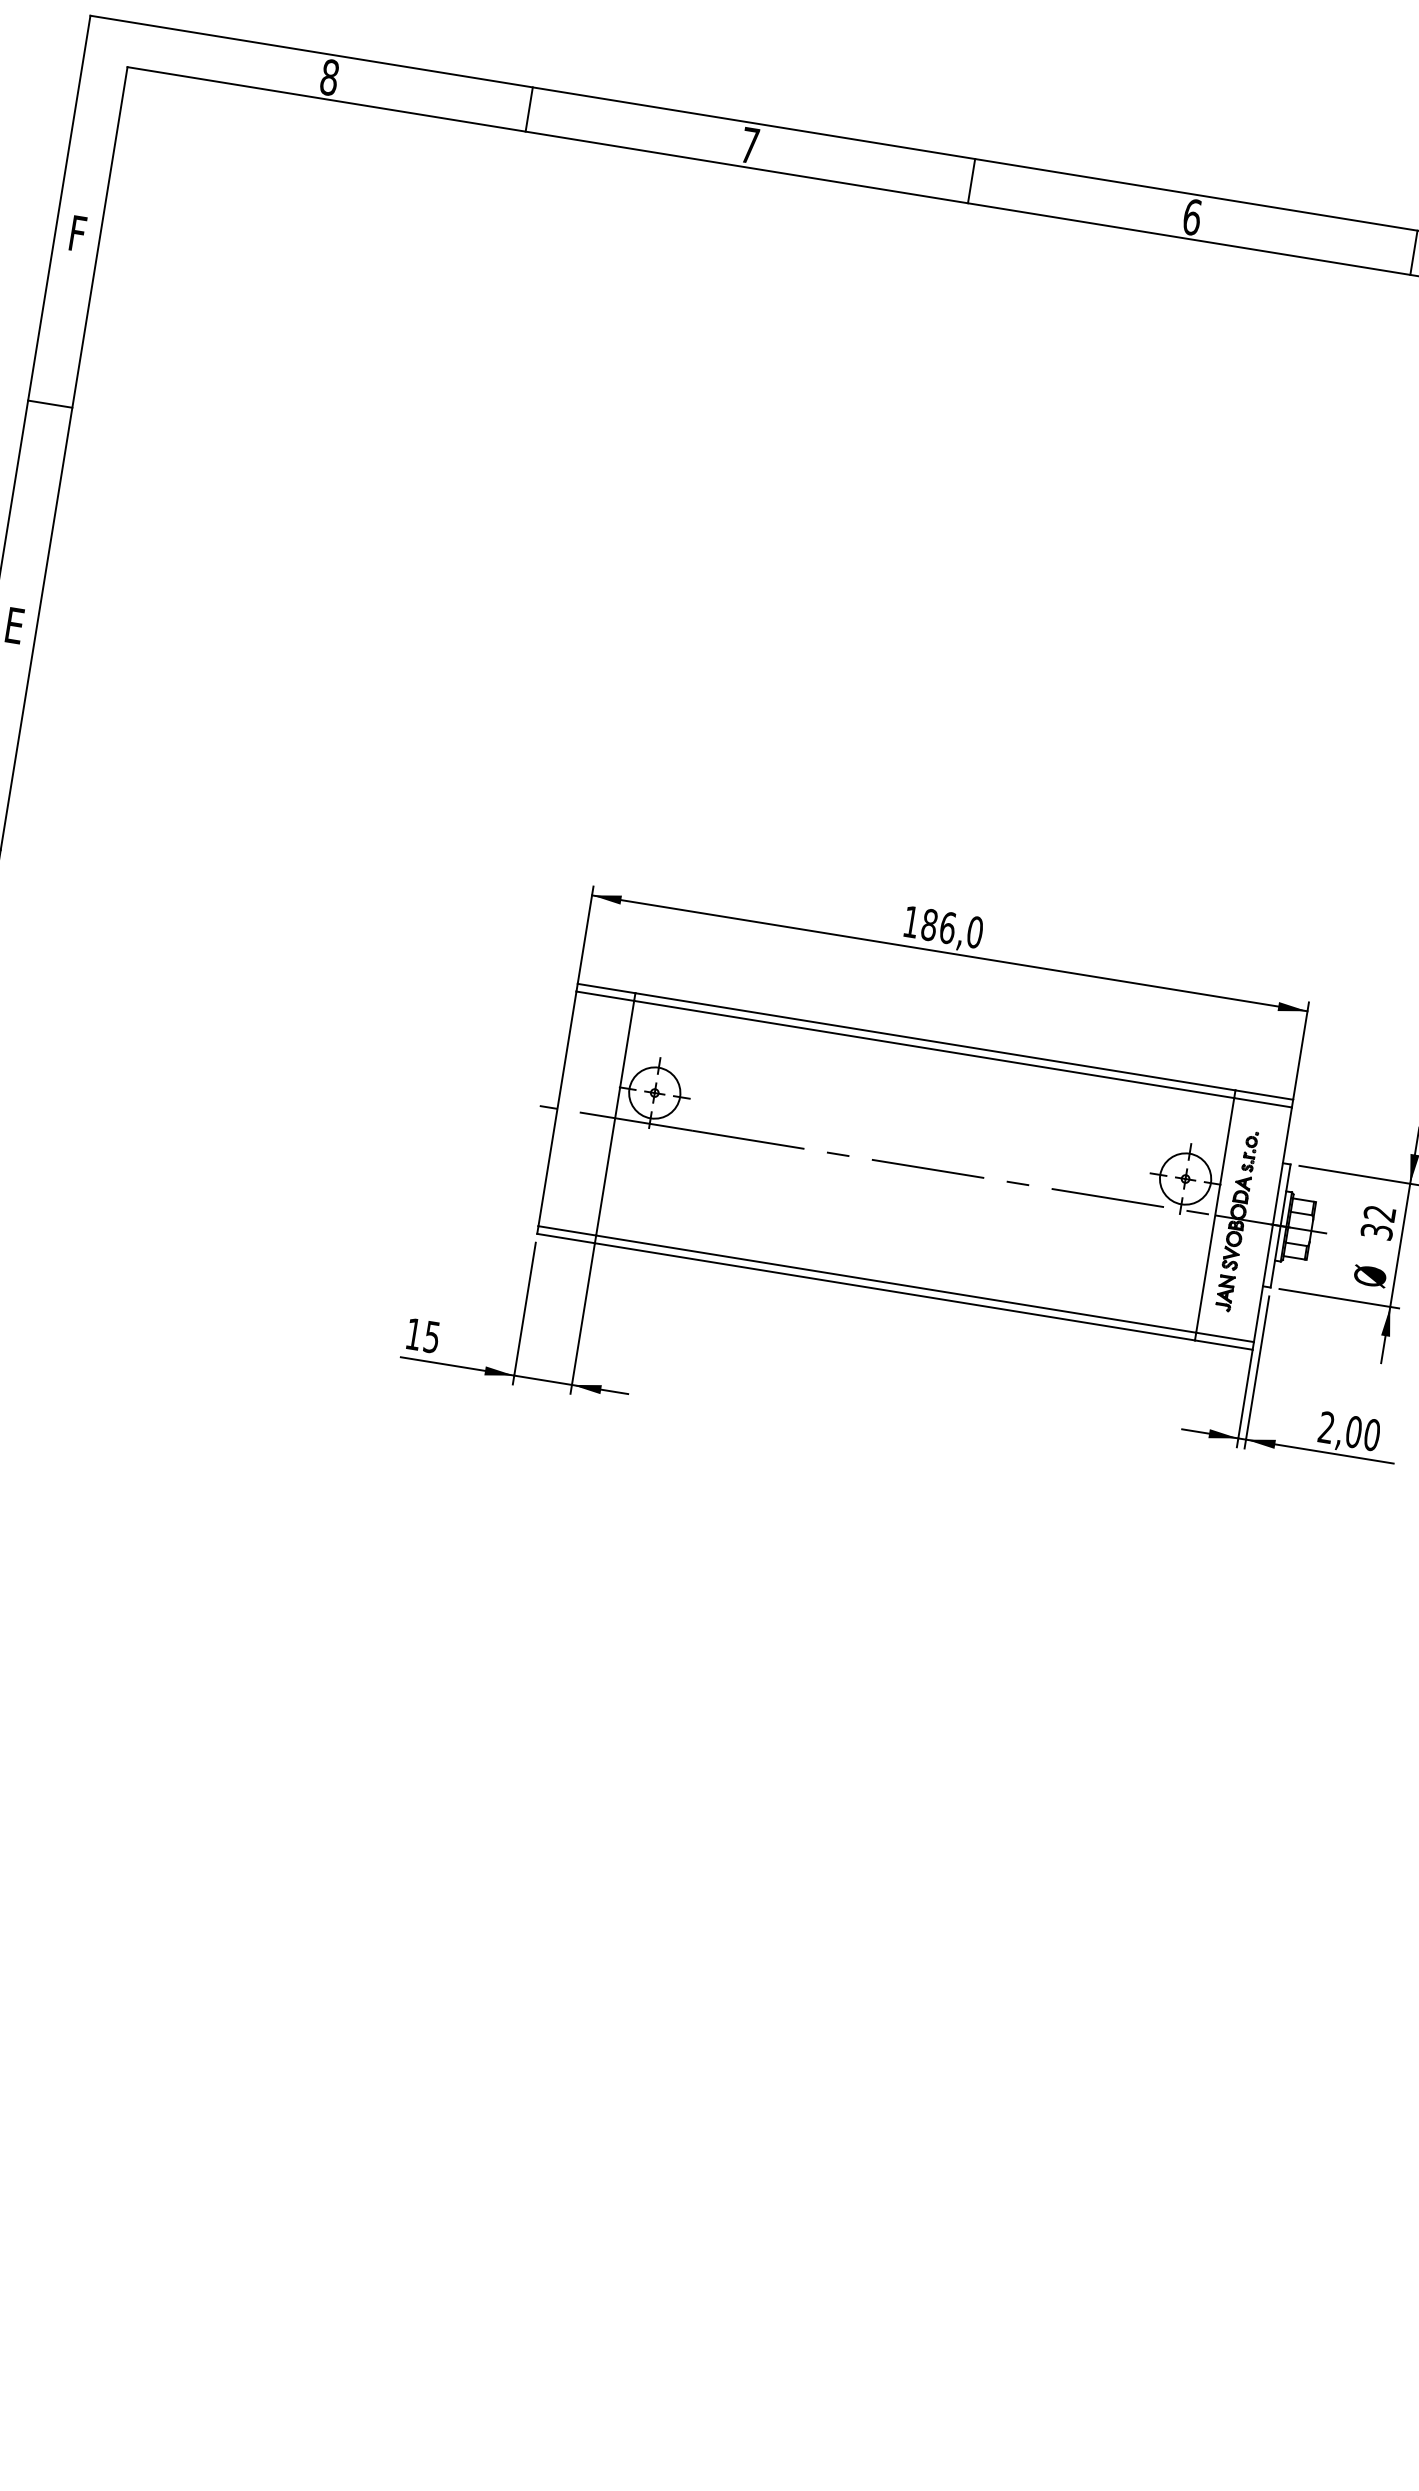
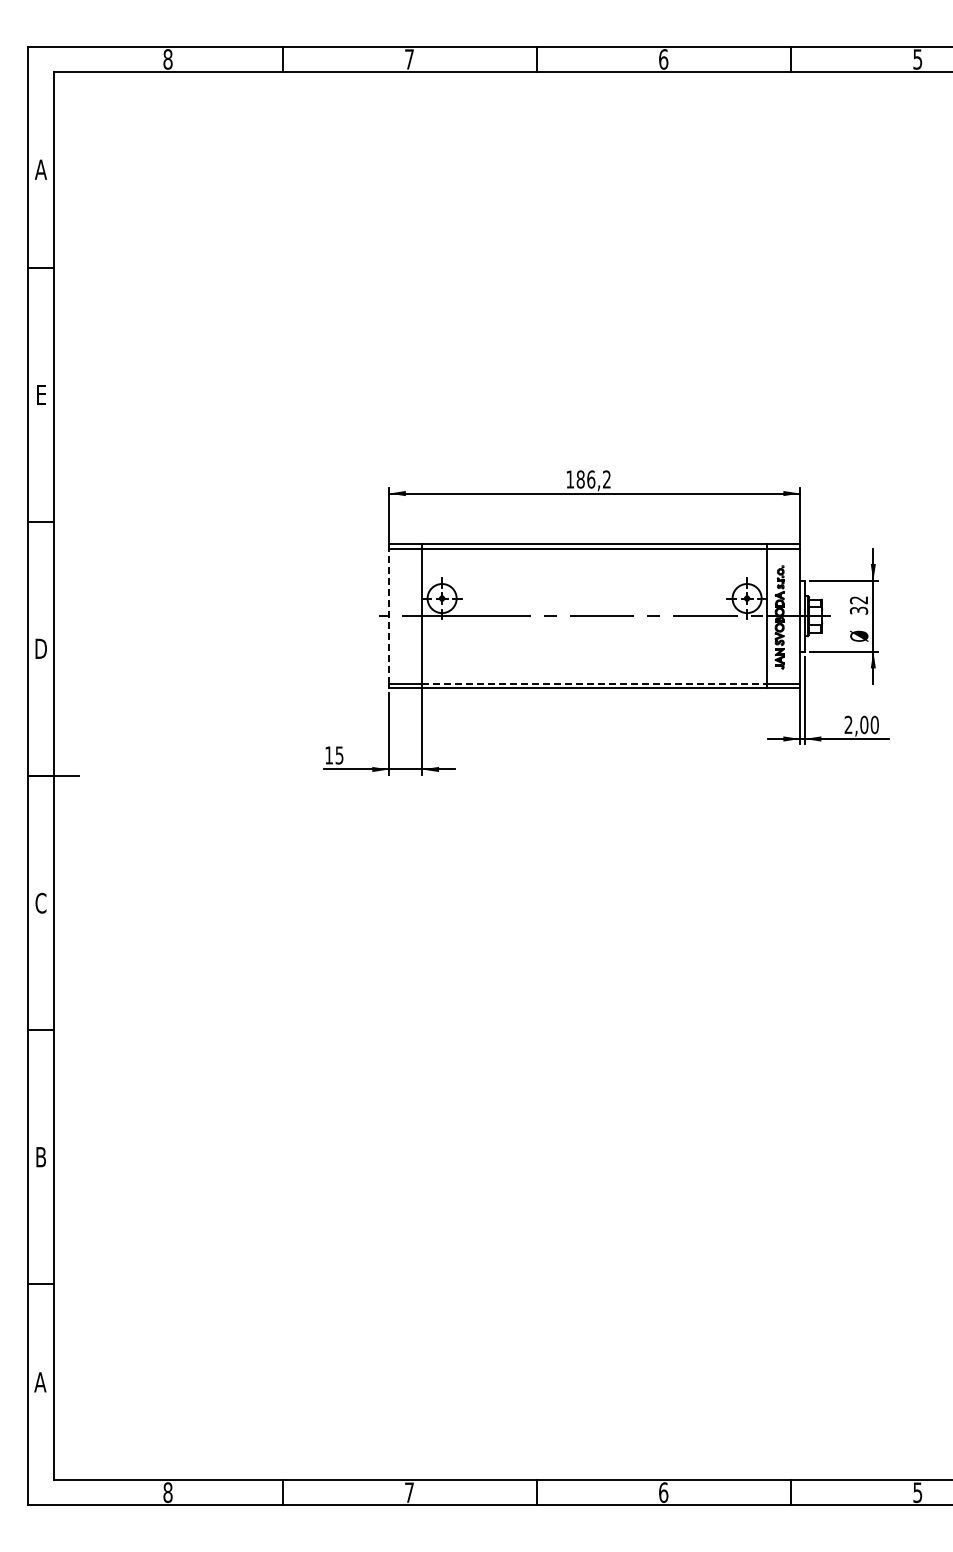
text: (76, 233) -> (40, 169), F -> A
text: (974, 932) -> (606, 479), 186,0 -> 186,2
line: (558, 1107) -> (389, 615), solid -> dashed
line: (897, 1284) -> (595, 683), solid -> dashed

